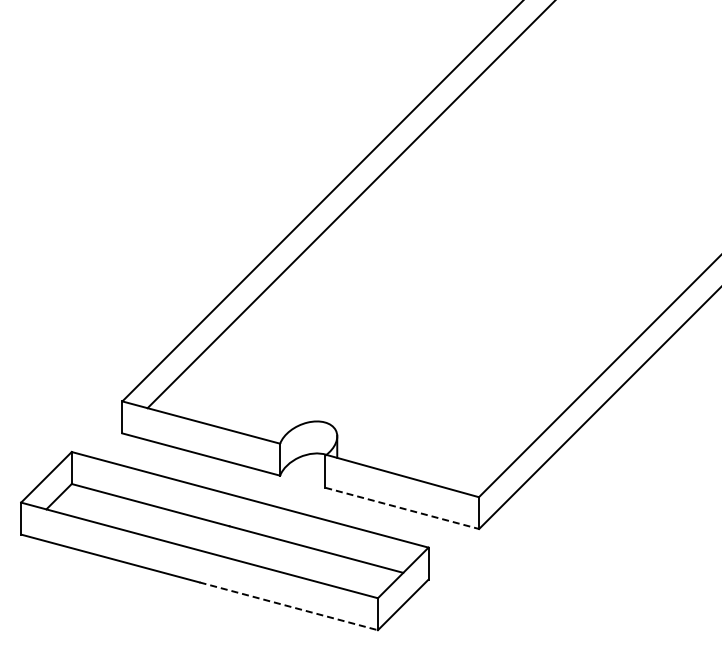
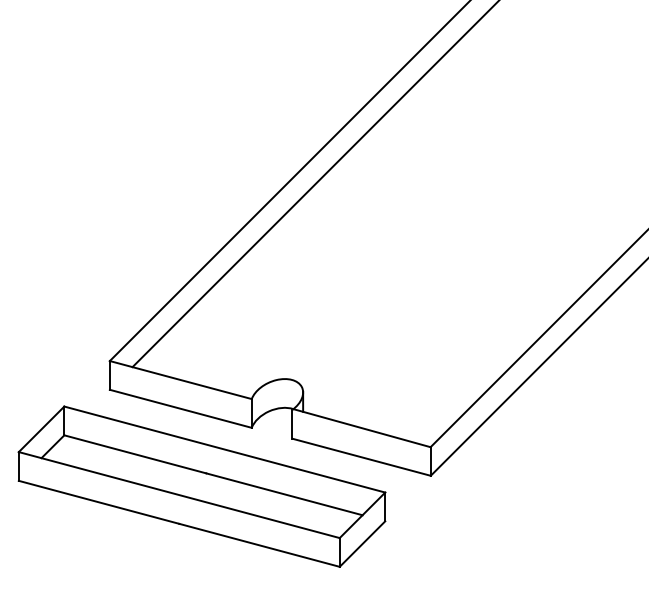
line: (402, 508) -> (361, 457), dashed -> solid
line: (289, 606) -> (260, 545), dashed -> solid

